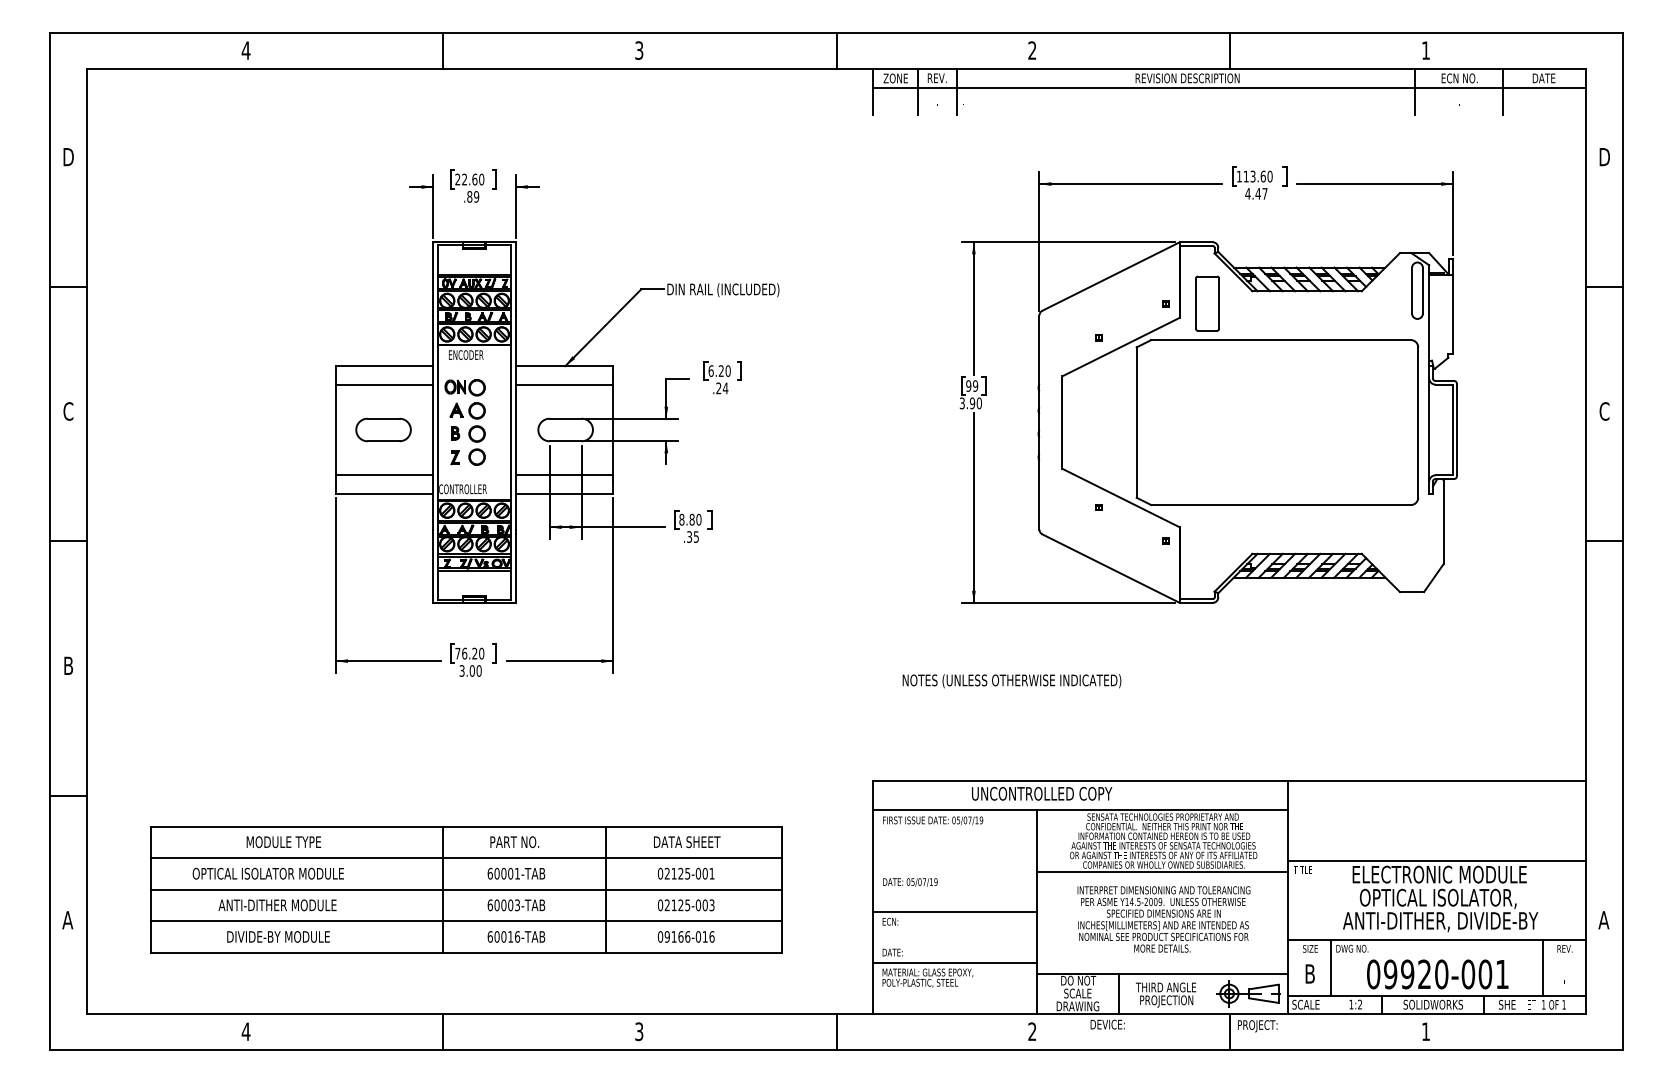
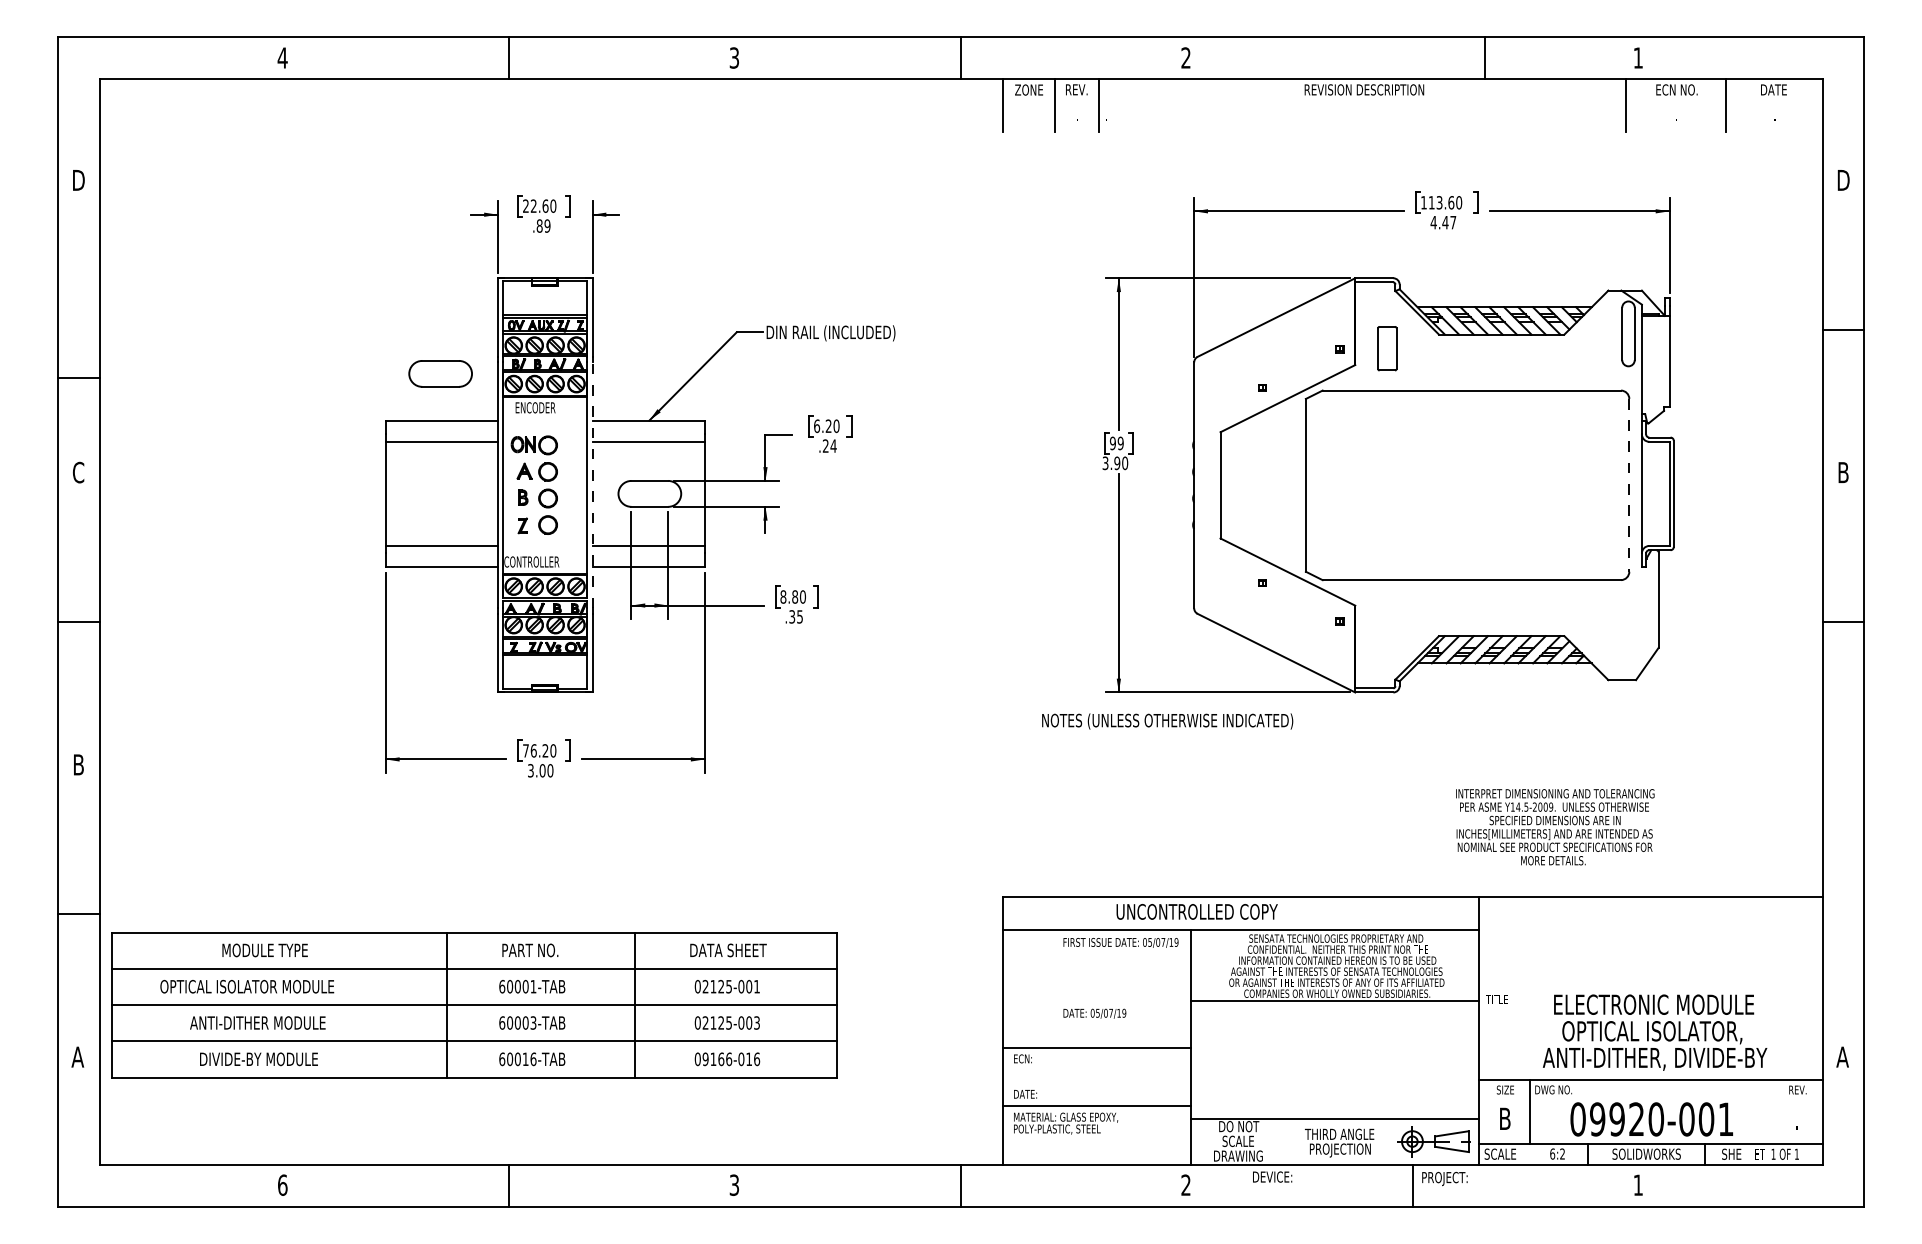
line: (1229, 51) -> (1484, 58), moved
line: (1229, 87) -> (1412, 100), removed
line: (68, 286) -> (78, 377), moved
part: (1207, 303) -> (1387, 348), size x0.7
text: (1604, 411) -> (1843, 472), C -> B
line: (515, 422) -> (592, 485), solid -> dashed
line: (1418, 422) -> (1629, 485), solid -> dashed
part: (383, 429) -> (440, 373), moved
text: (1011, 681) -> (1167, 721), moved
text: (932, 851) -> (1120, 978), moved
line: (1436, 860) -> (1650, 988), removed
part: (466, 890) -> (474, 1005), moved
text: (1164, 919) -> (1555, 827), moved
line: (1542, 967) -> (1772, 1111), removed
line: (1118, 993) -> (1285, 1141), removed
text: (1351, 1004) -> (1552, 1153), 1:2 -> 6:2
text: (245, 1031) -> (282, 1184), 4 -> 6

